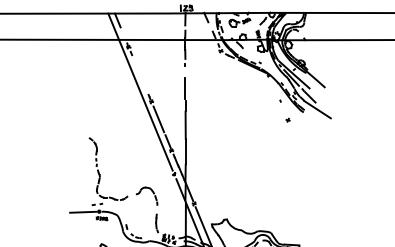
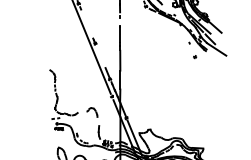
line: (158, 119) -> (100, 56), removed
part: (147, 195) -> (92, 112), size x0.7
line: (83, 211) -> (45, 123), removed

